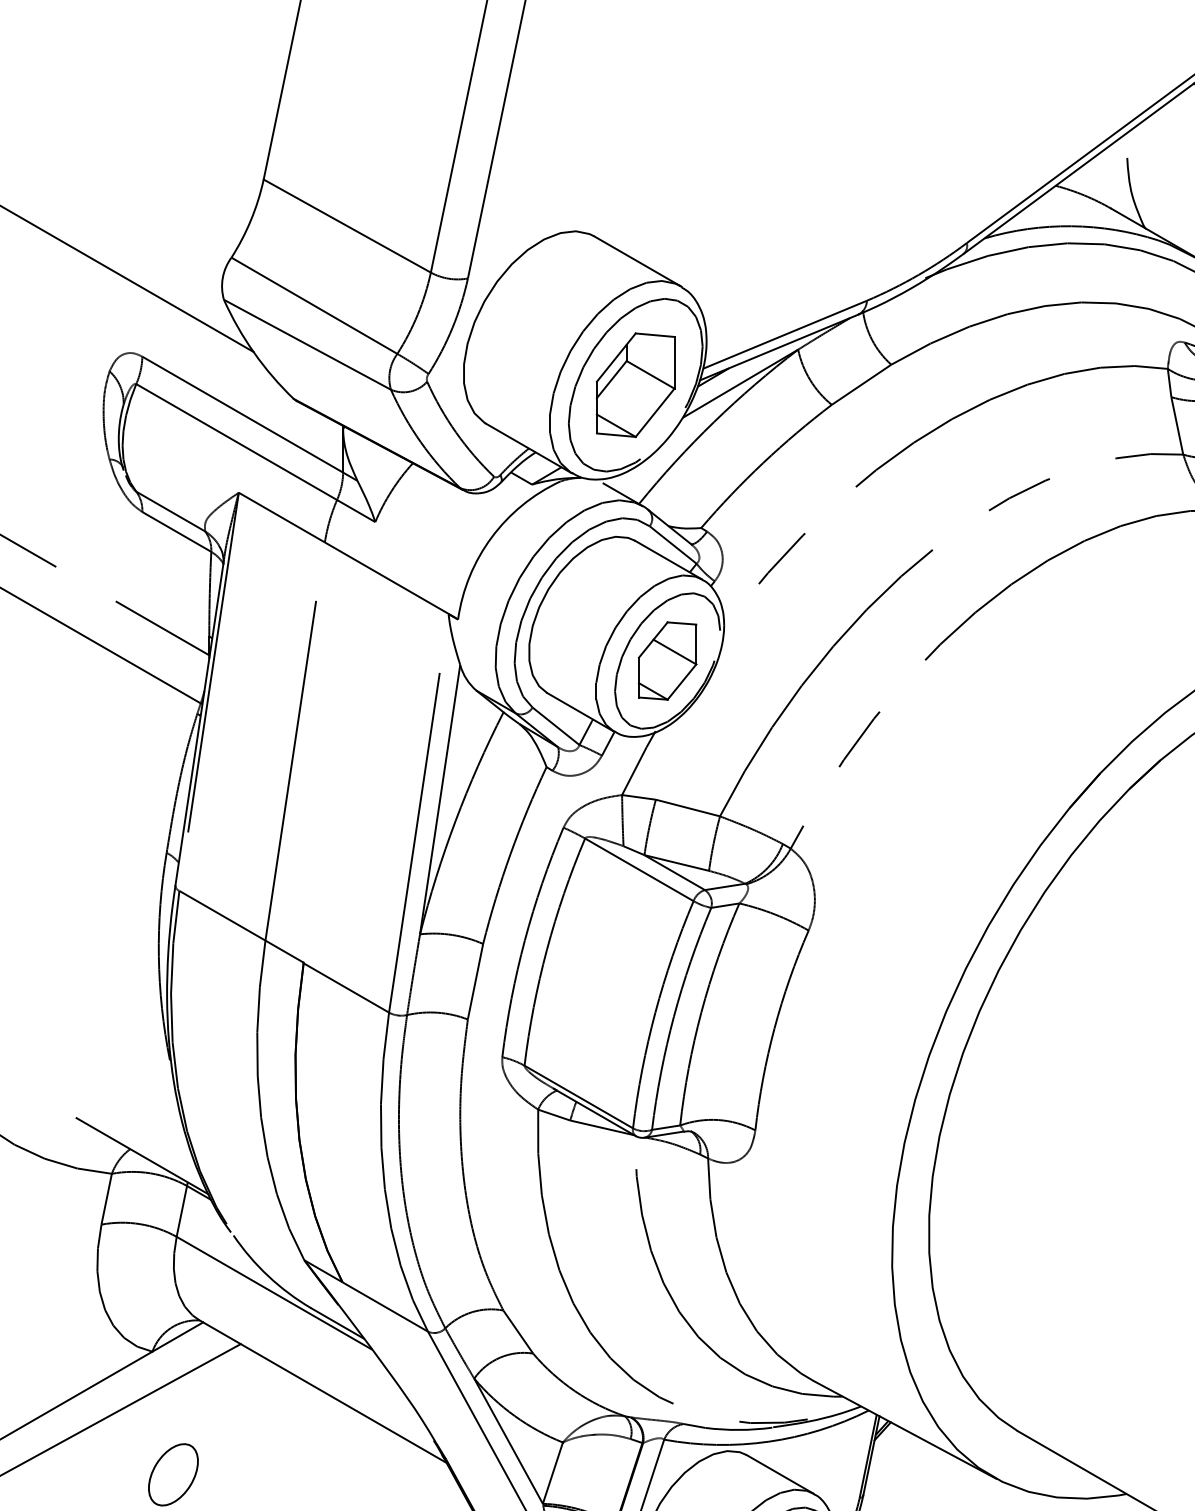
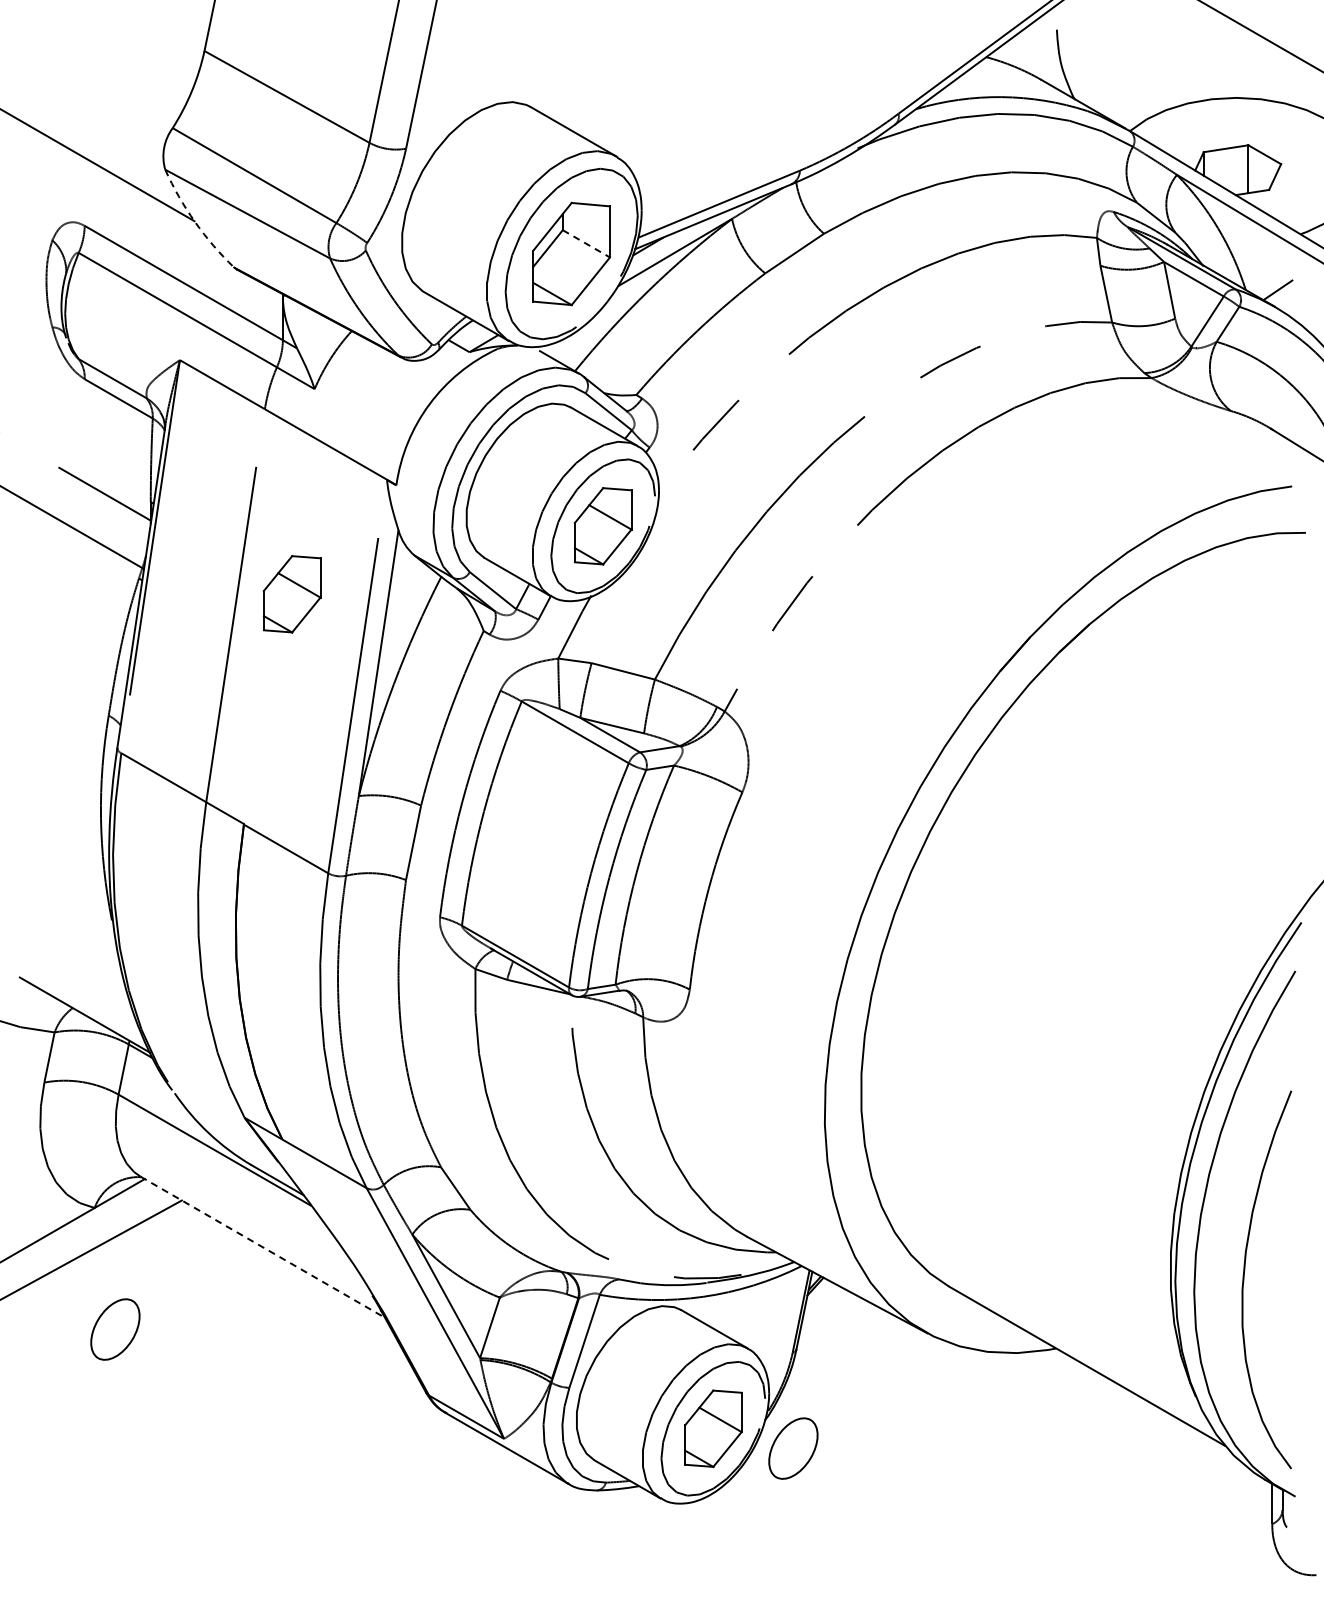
arc: (254, 352) -> (195, 221), solid -> dashed
line: (650, 375) -> (586, 244), solid -> dashed
part: (351, 730) -> (291, 594), added
line: (323, 1391) -> (263, 1247), solid -> dashed

